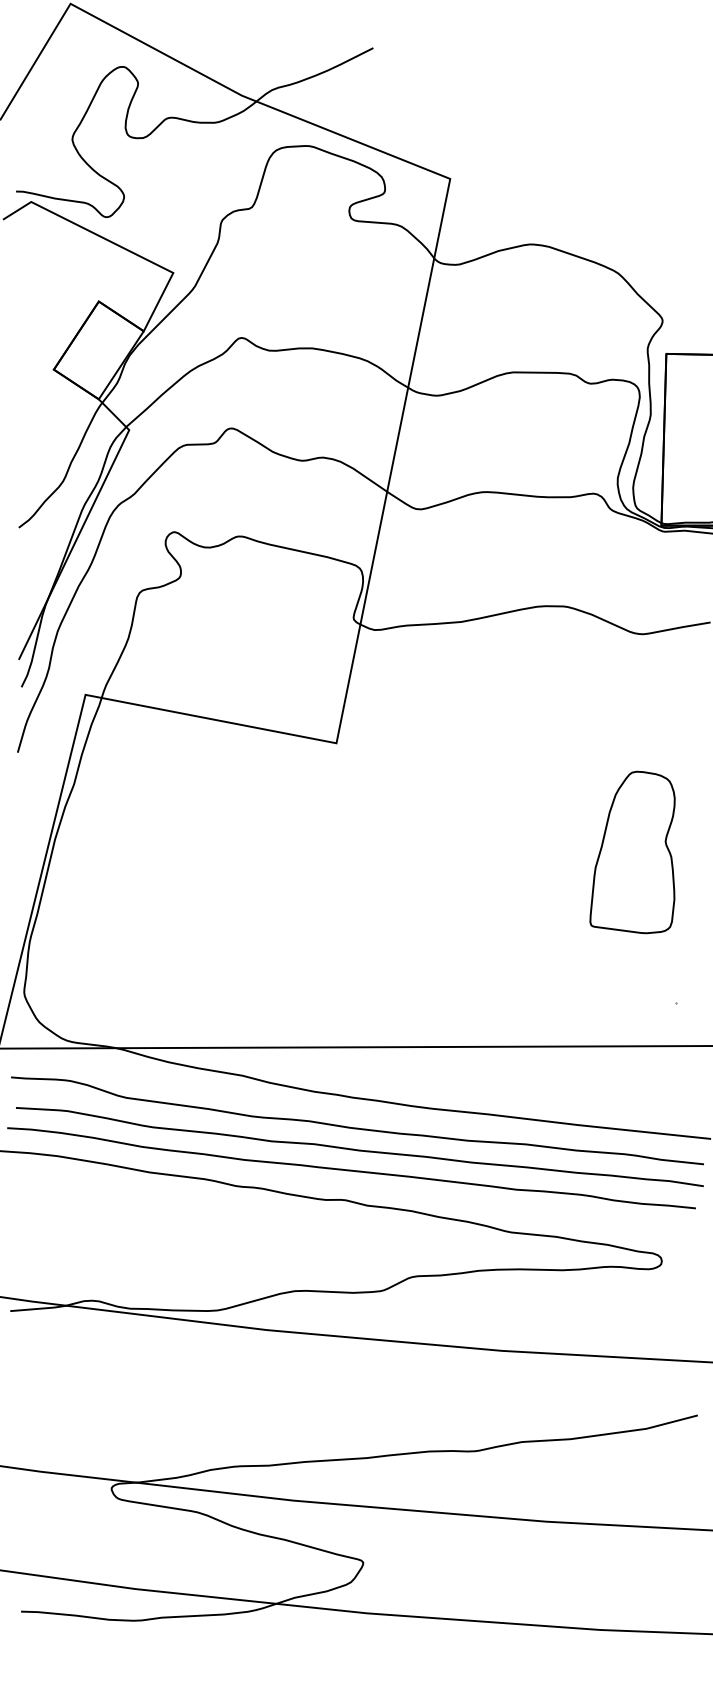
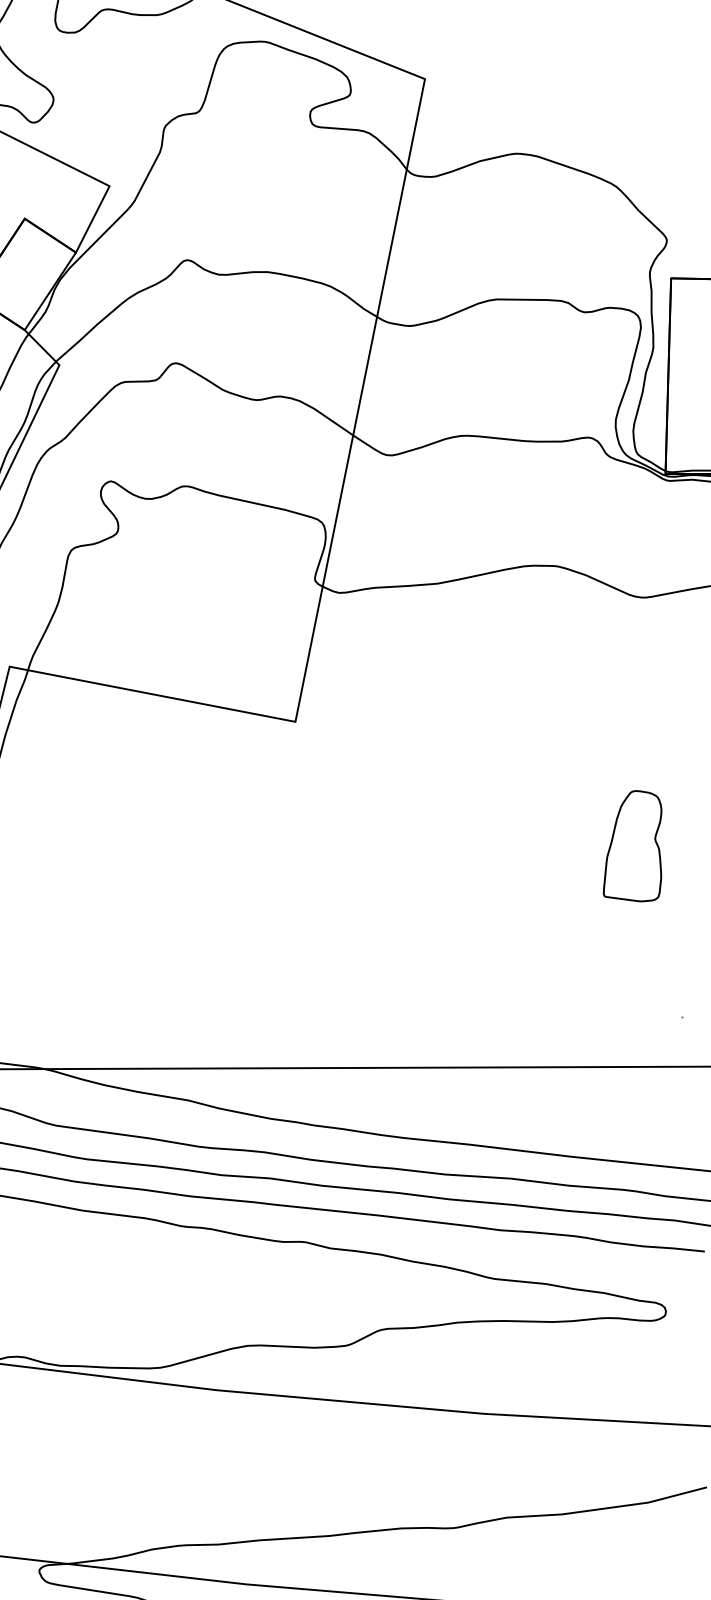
part: (632, 852) -> (632, 846), size x0.6

